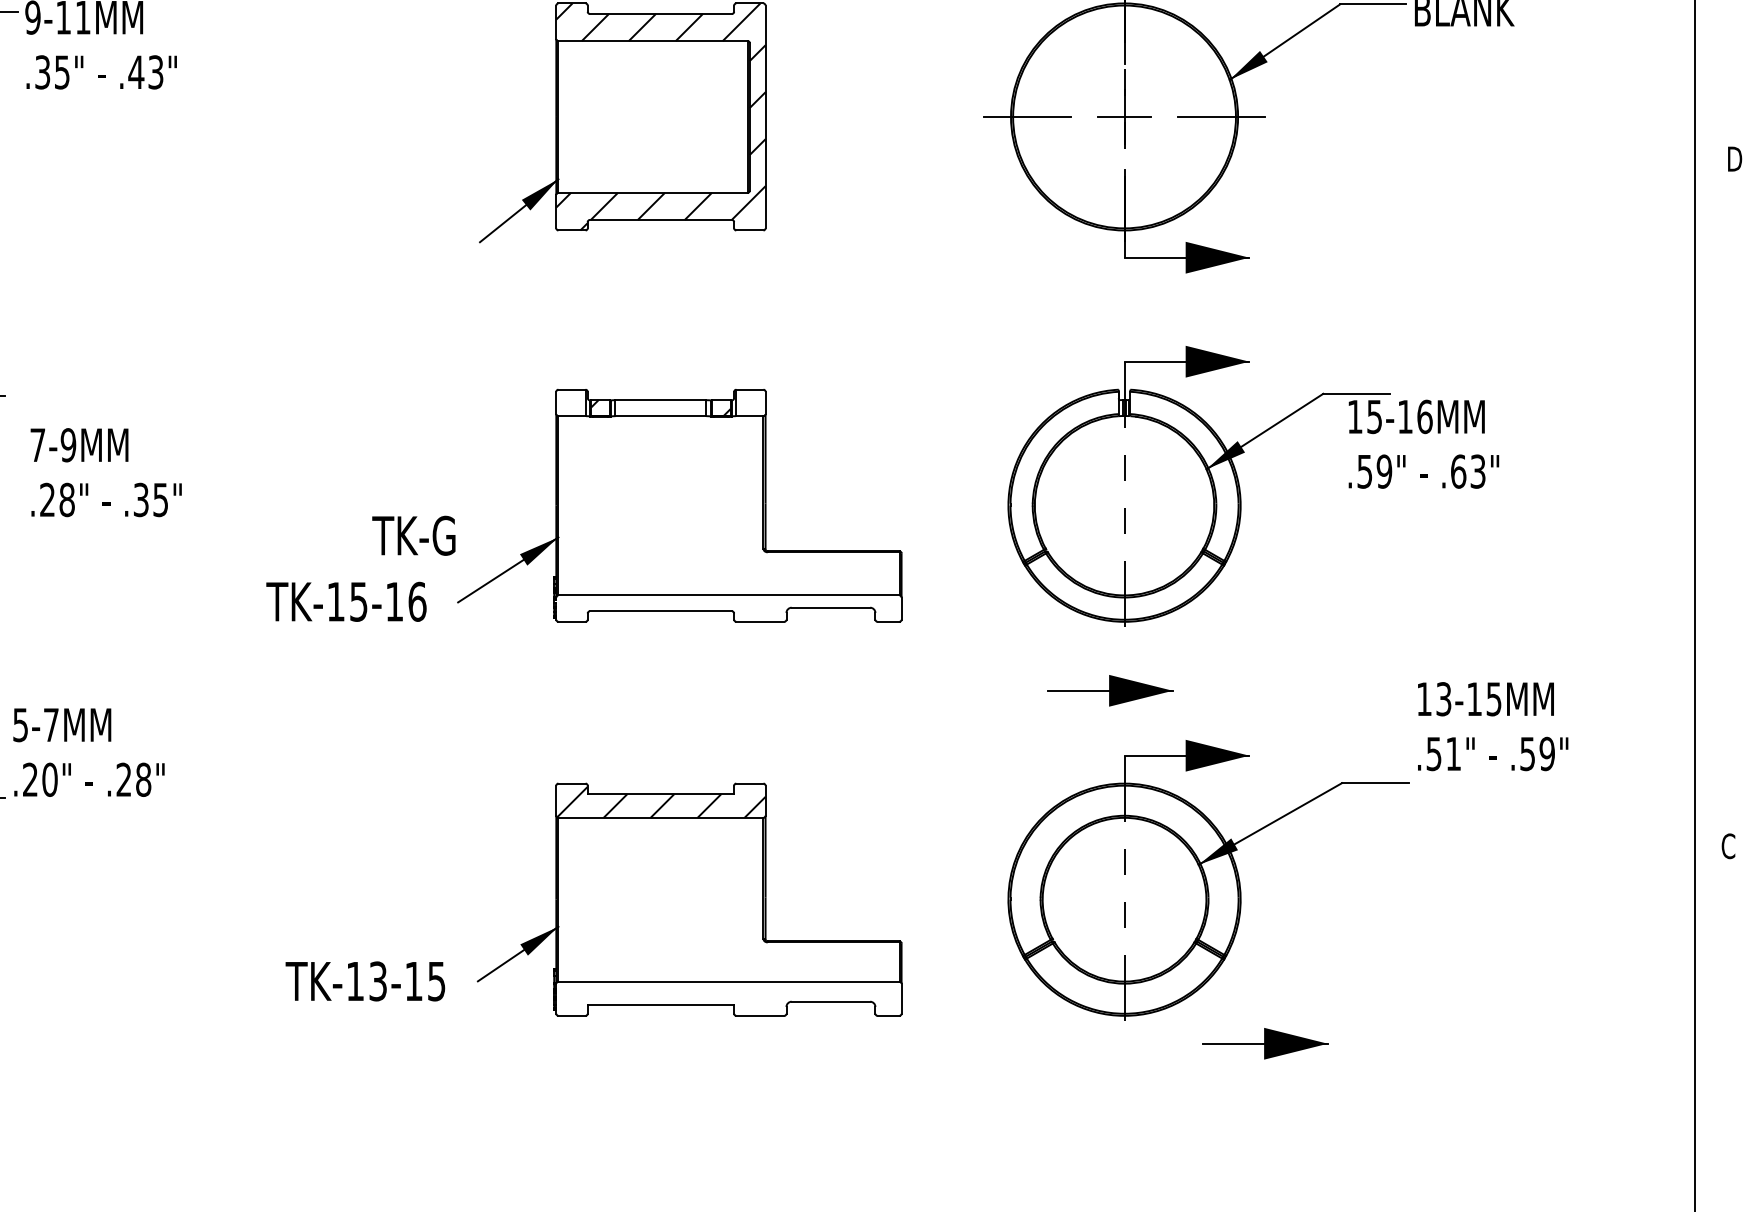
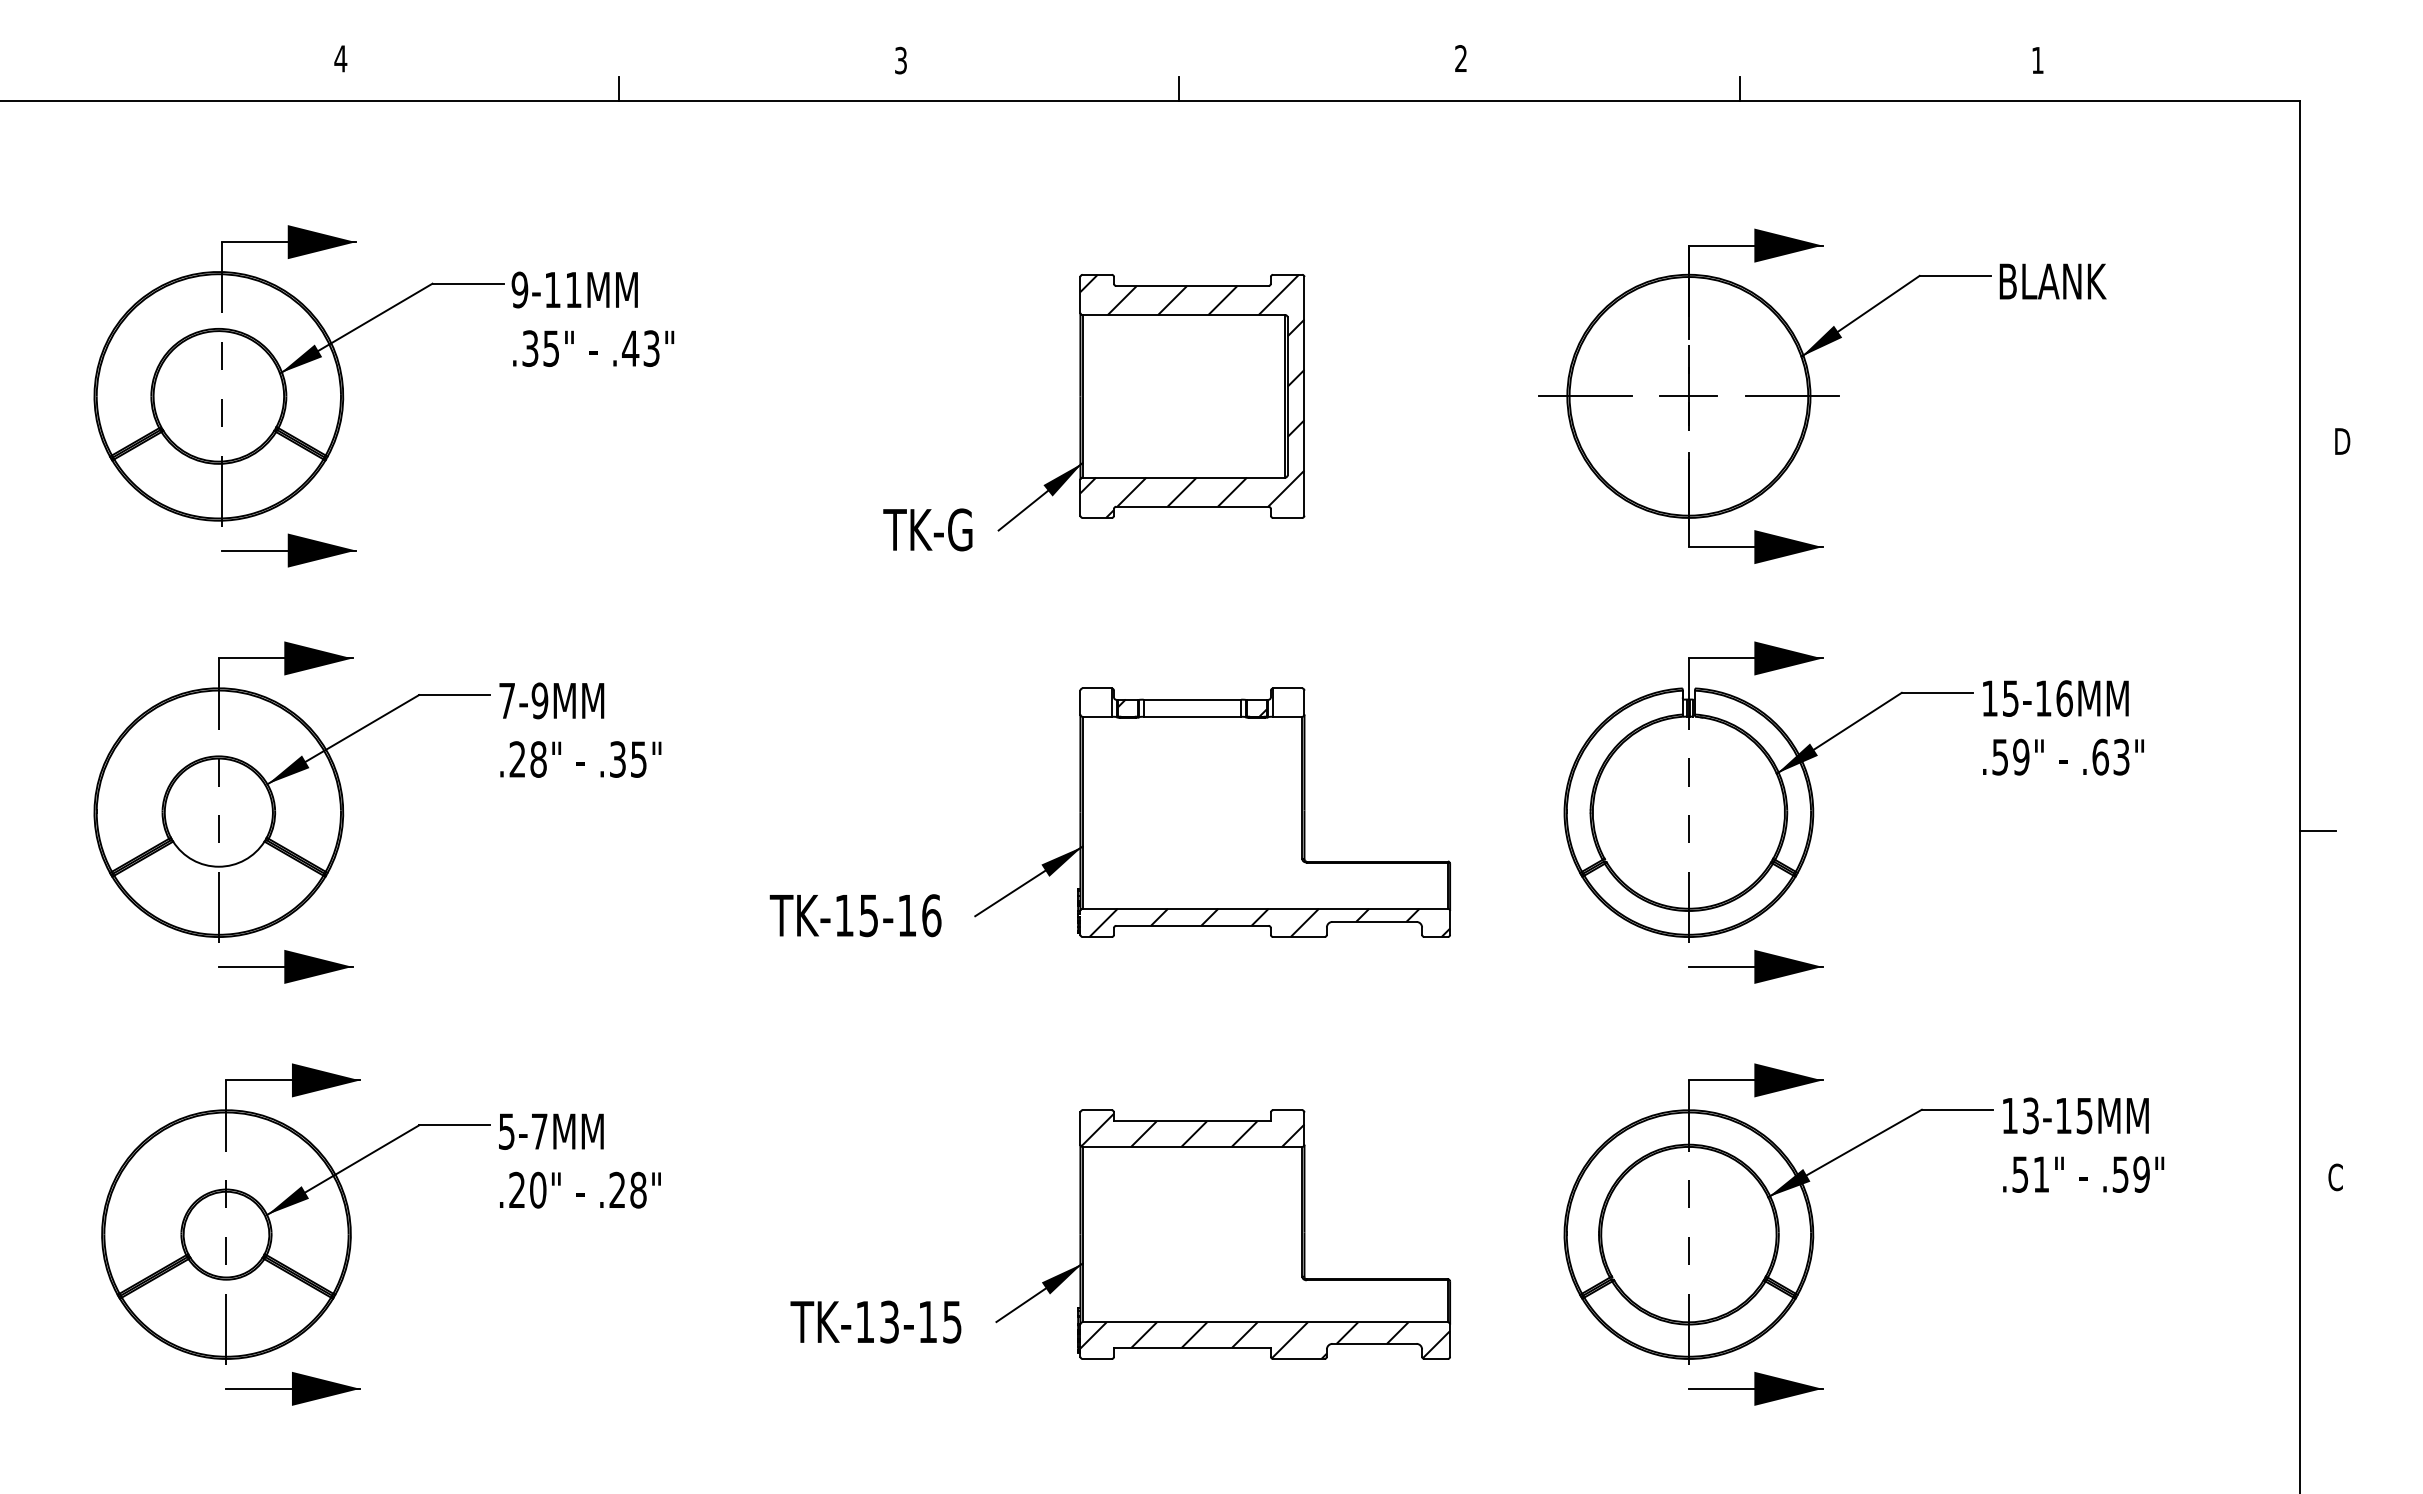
text: (1423, 443) -> (2063, 727), moved
text: (106, 471) -> (580, 729), moved
line: (1711, 523) -> (2317, 831), added
text: (413, 535) -> (927, 529), moved
hatch: (732, 608) -> (1269, 922), added
part: (1110, 690) -> (1755, 966), moved
text: (1493, 725) -> (2083, 1144), moved
text: (88, 752) -> (579, 1160), moved
hatch: (728, 998) -> (1264, 1340), added
part: (1265, 1043) -> (1755, 1388), moved

